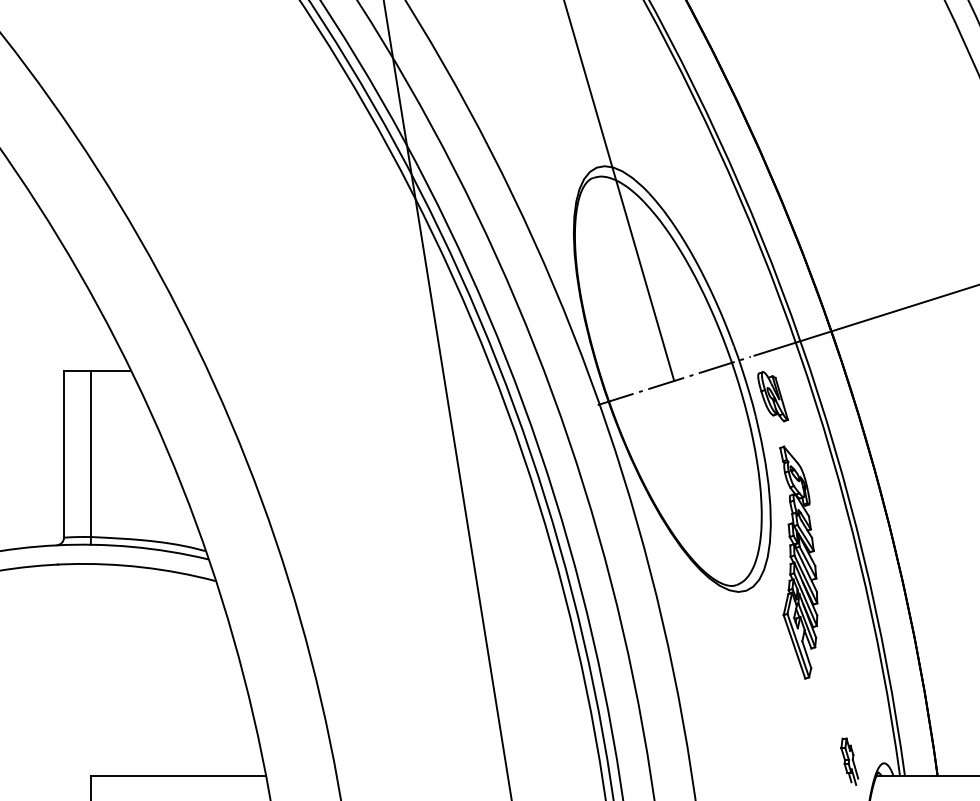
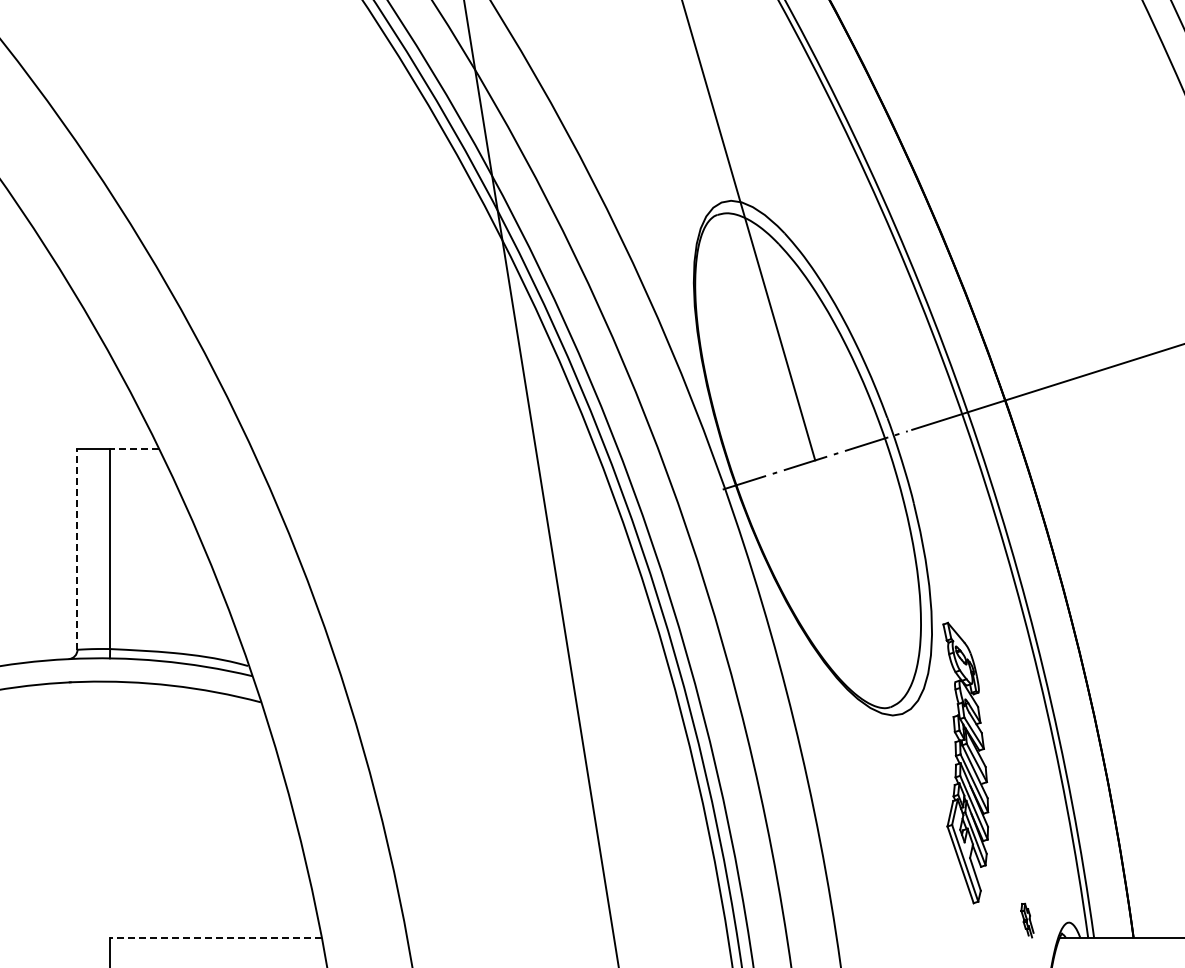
line: (110, 371) -> (133, 448), solid -> dashed
part: (772, 395) -> (934, 478), removed
line: (63, 454) -> (77, 549), solid -> dashed
part: (798, 562) -> (965, 762), moved
part: (849, 761) -> (1027, 920), size x0.6
line: (178, 775) -> (215, 937), solid -> dashed

